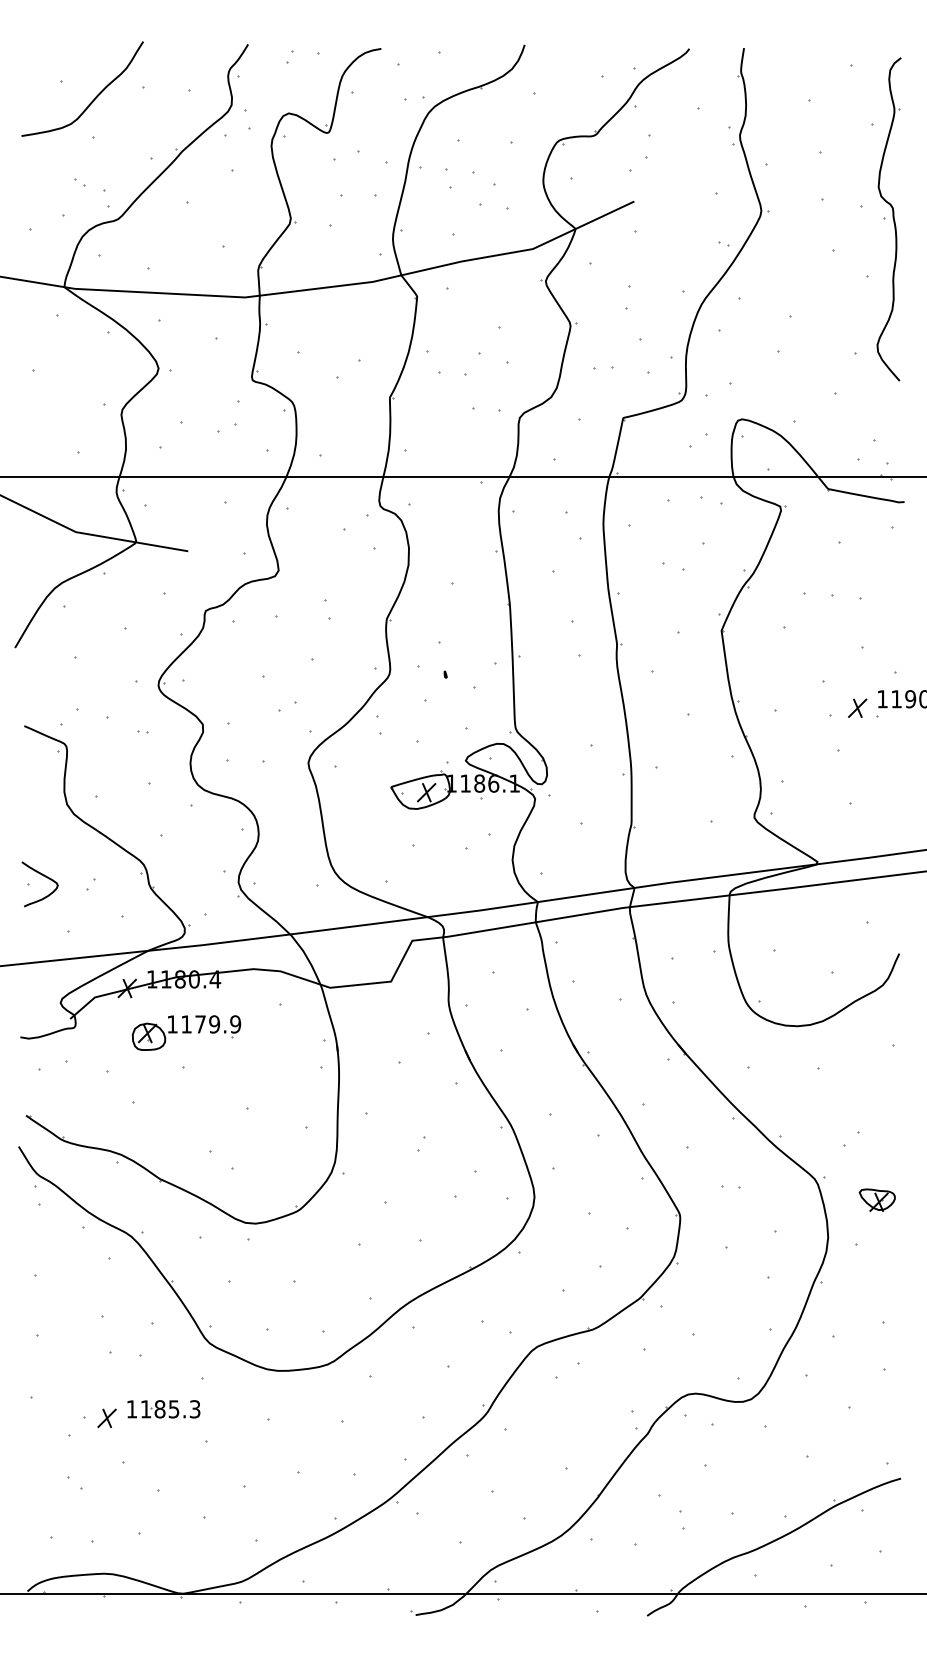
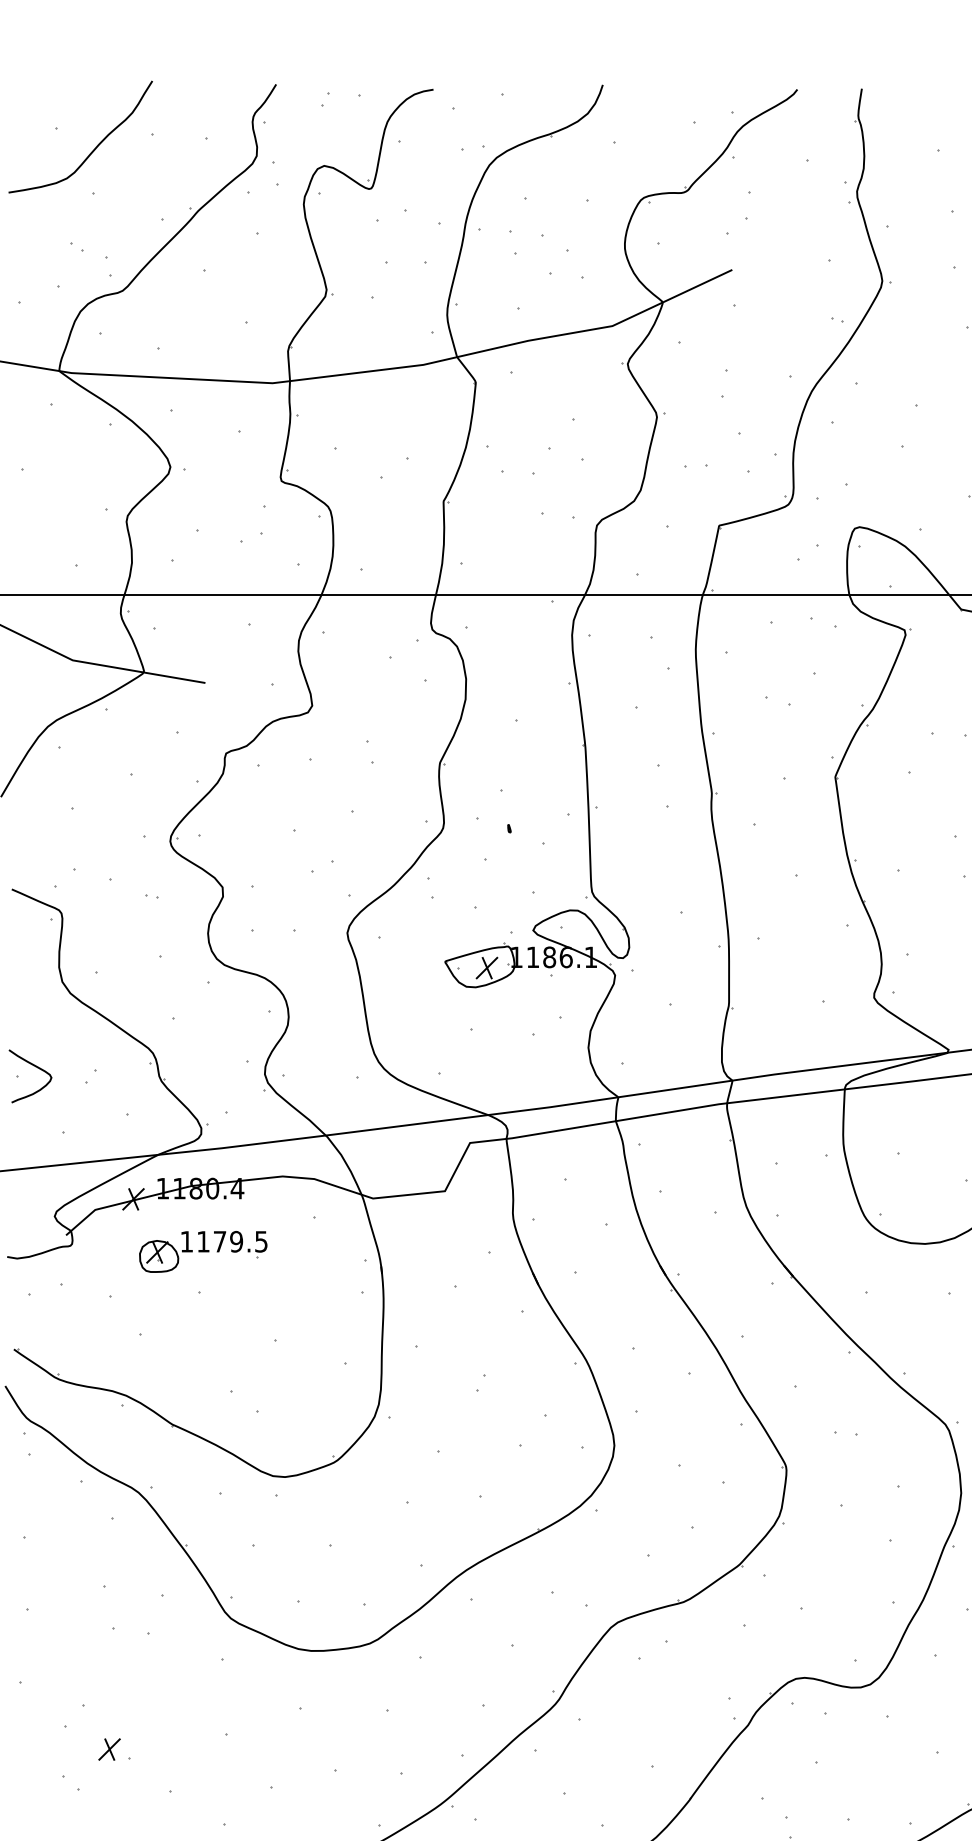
text: (235, 1024) -> (261, 1241), 1179.9 -> 1179.5
part: (163, 1409) -> (176, 1696), removed
part: (106, 1418) -> (108, 1749), moved

